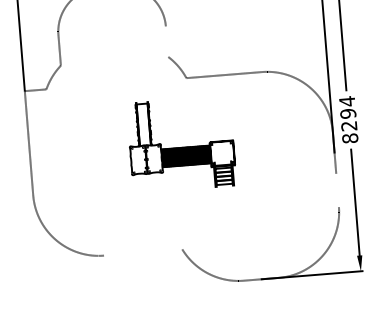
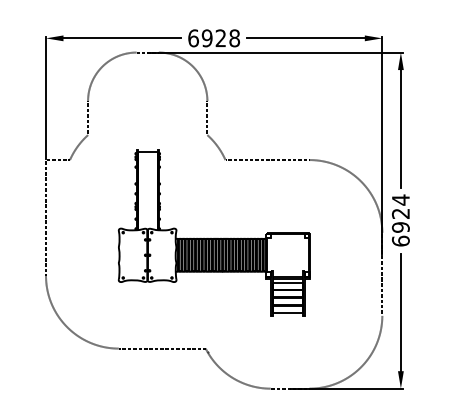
line: (167, 42) -> (207, 118), added
text: (348, 126) -> (400, 227), 8294 -> 6924
part: (180, 144) -> (213, 232), size x1.67
line: (337, 189) -> (382, 296), added
line: (142, 252) -> (161, 348), added

